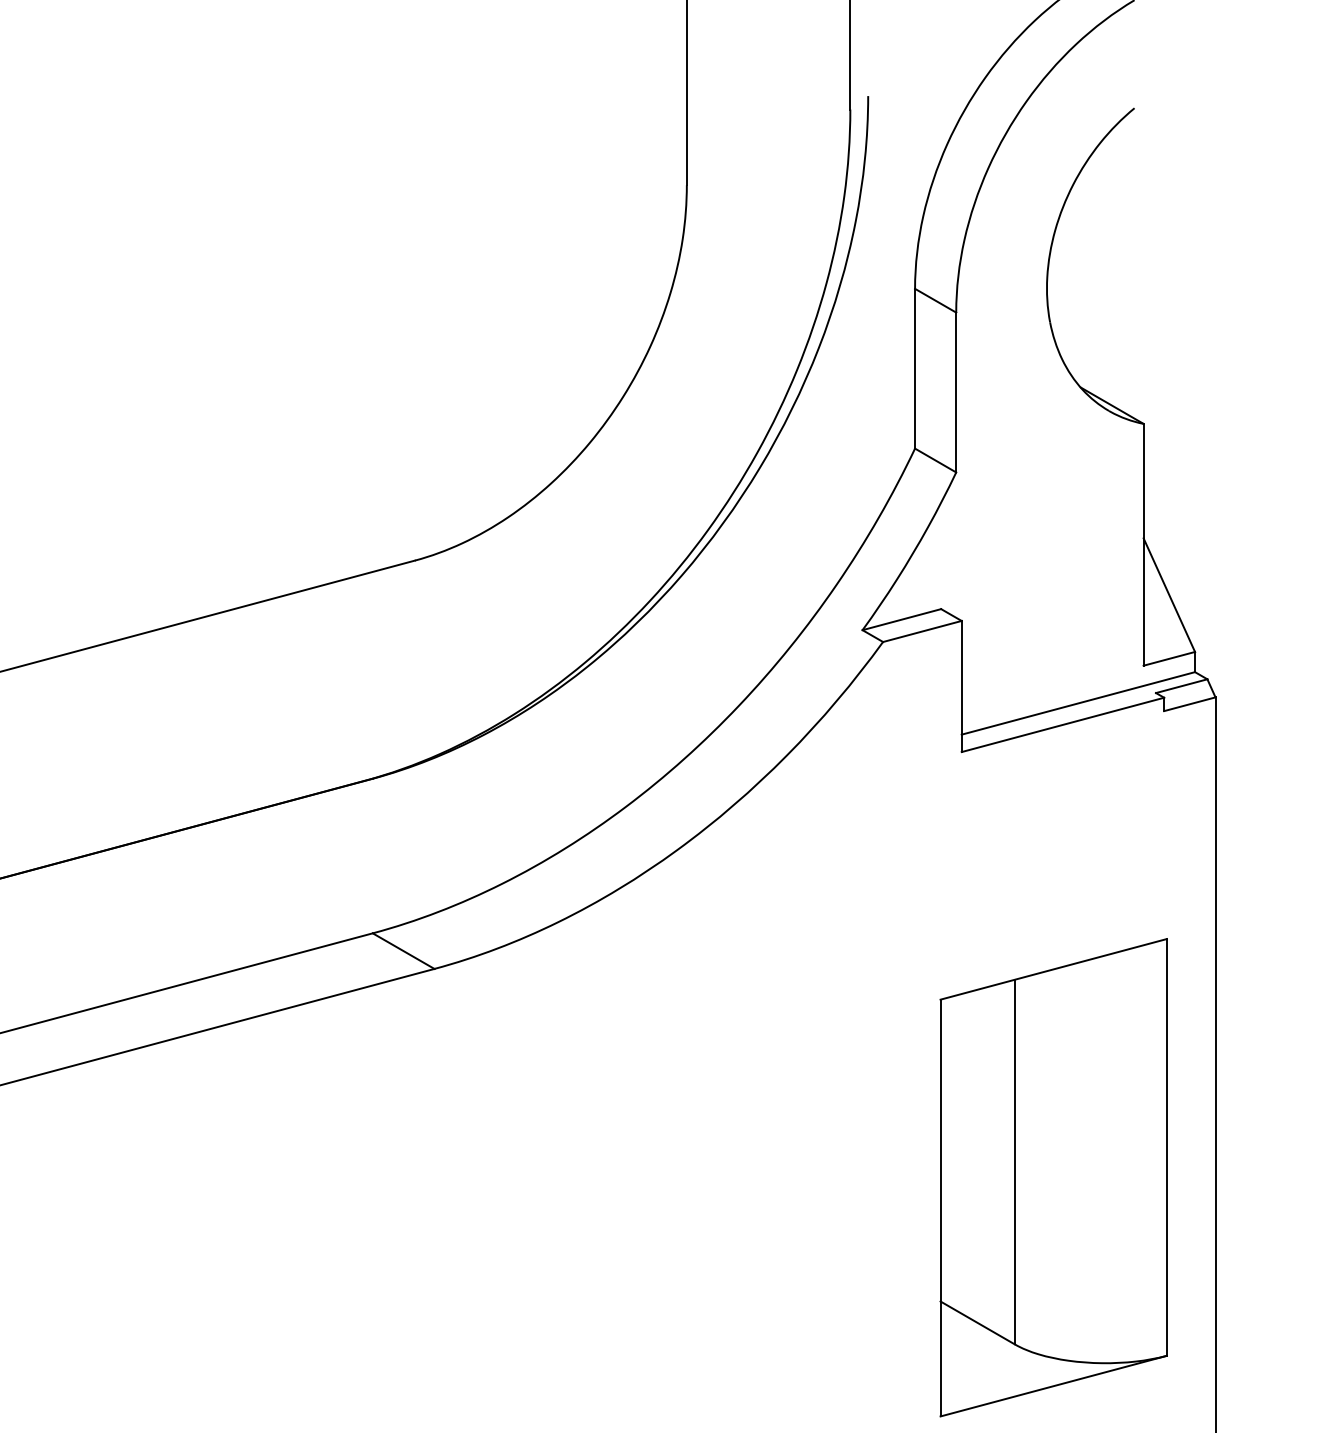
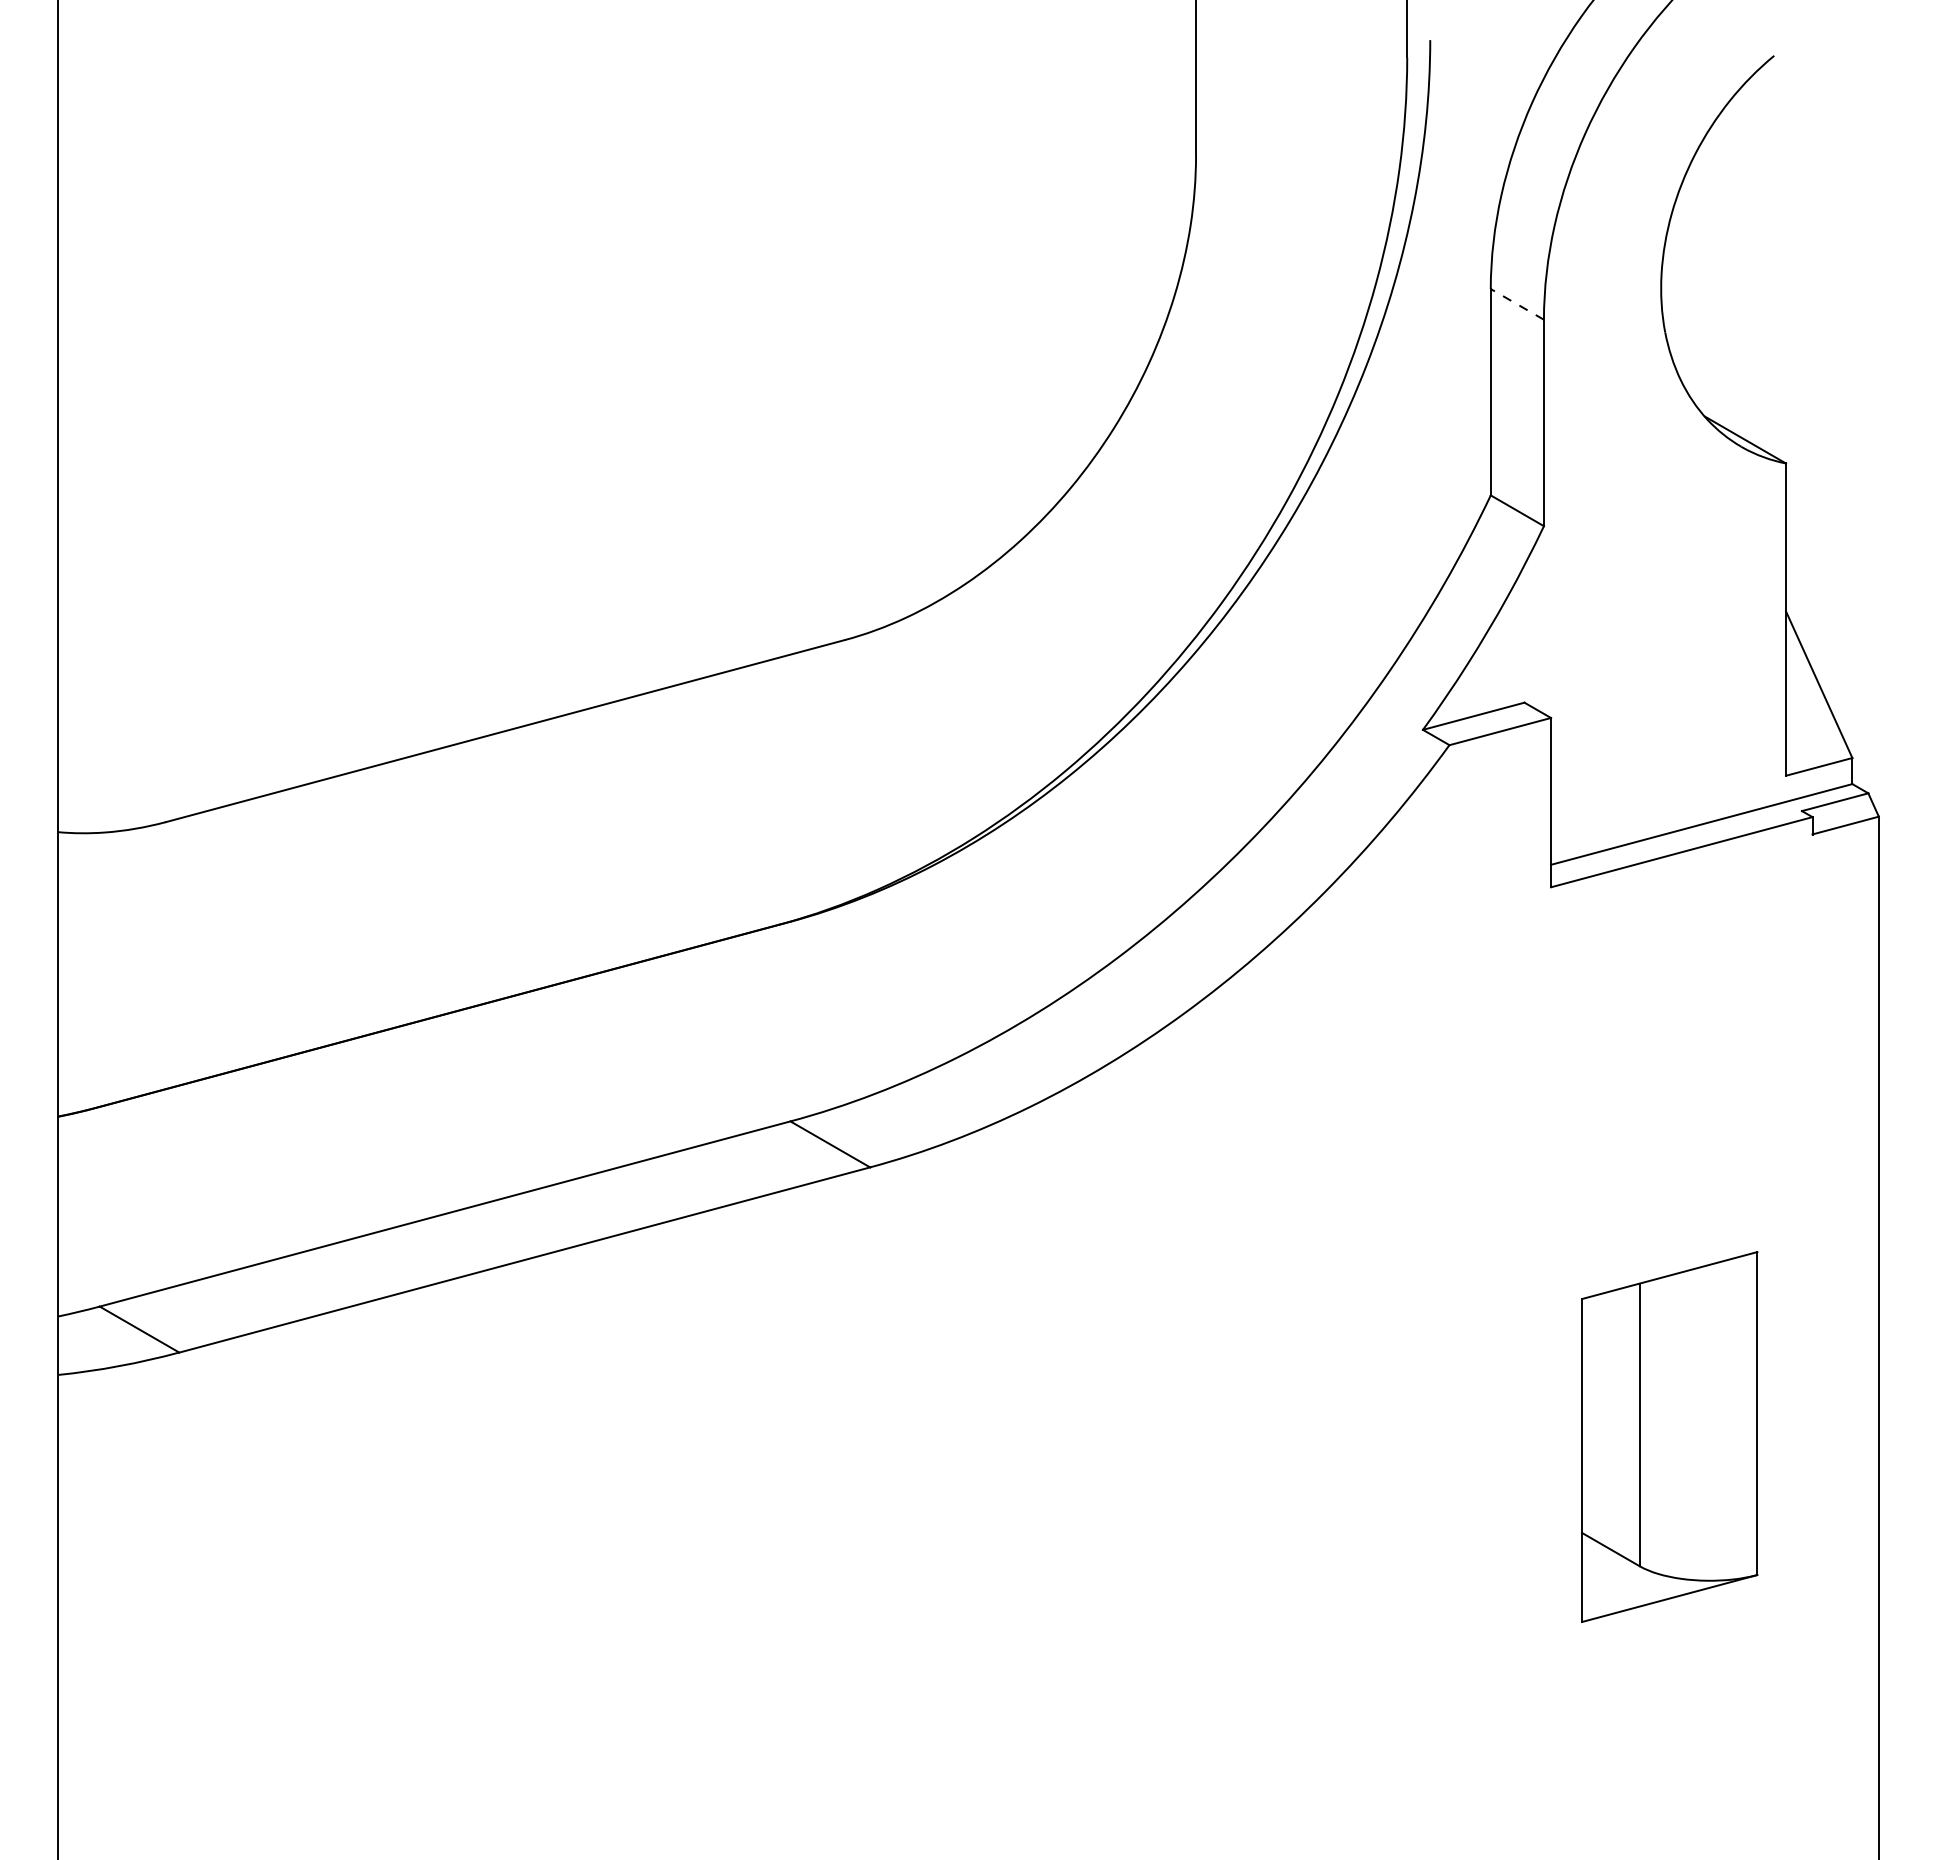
line: (935, 300) -> (1517, 304), solid -> dashed
part: (1053, 1177) -> (1669, 1436), size x0.6

